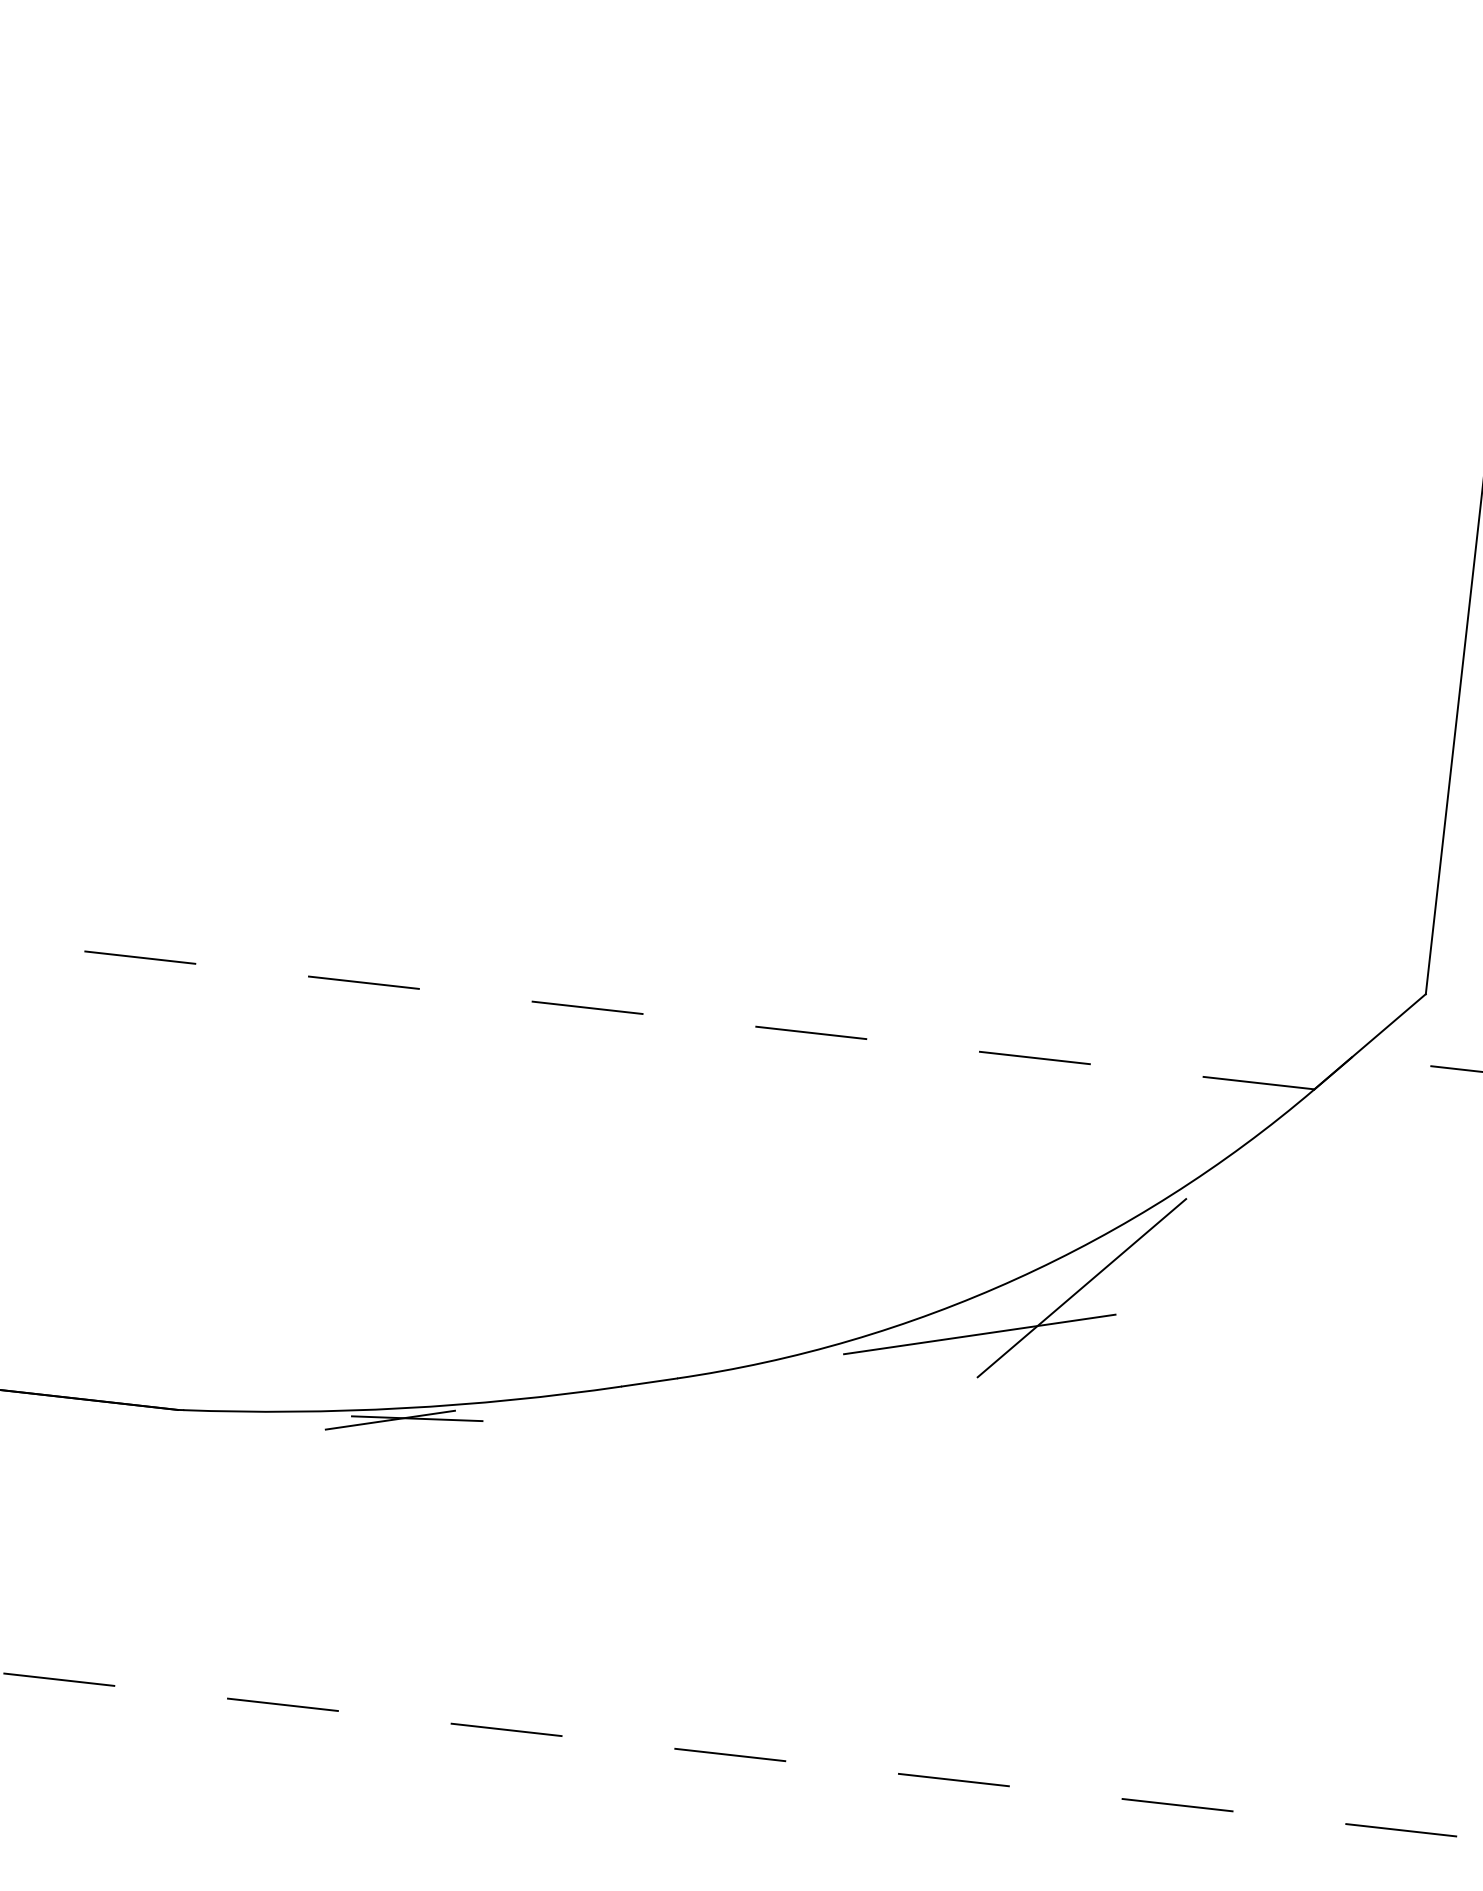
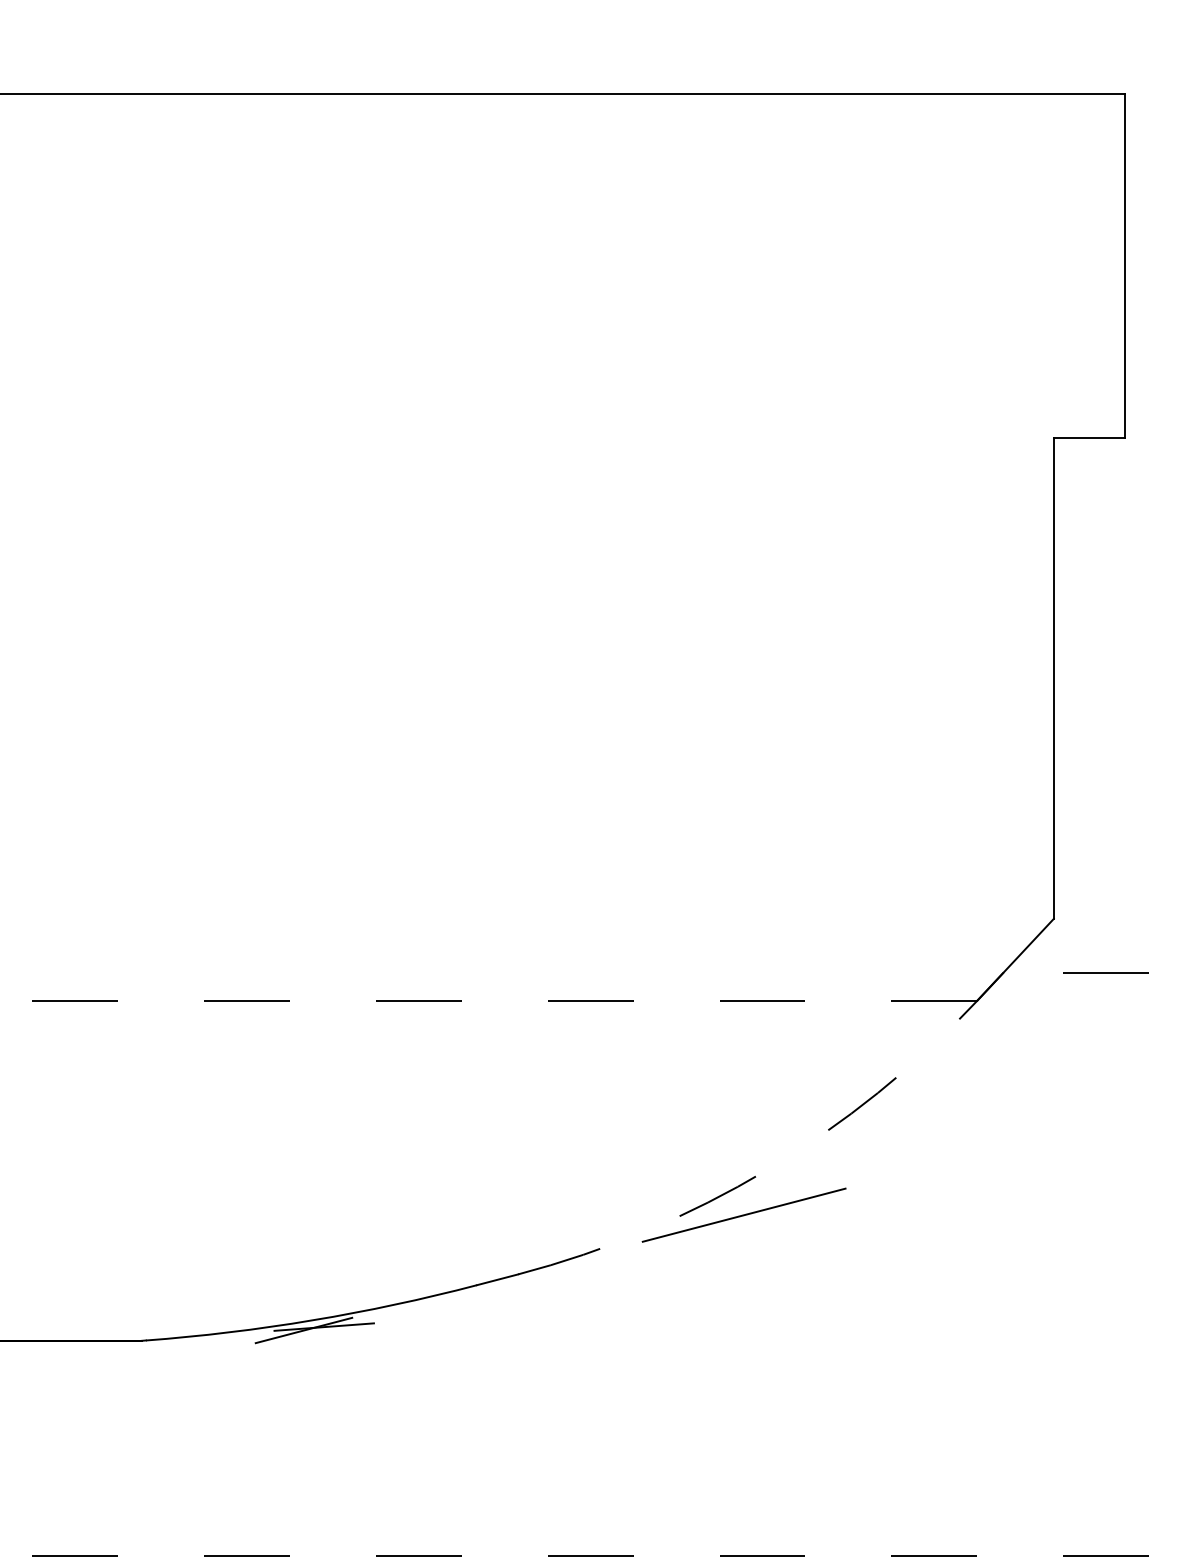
arc: (1016, 1279) -> (767, 1170), solid -> dashed
line: (1081, 1286) -> (817, 1170), removed

